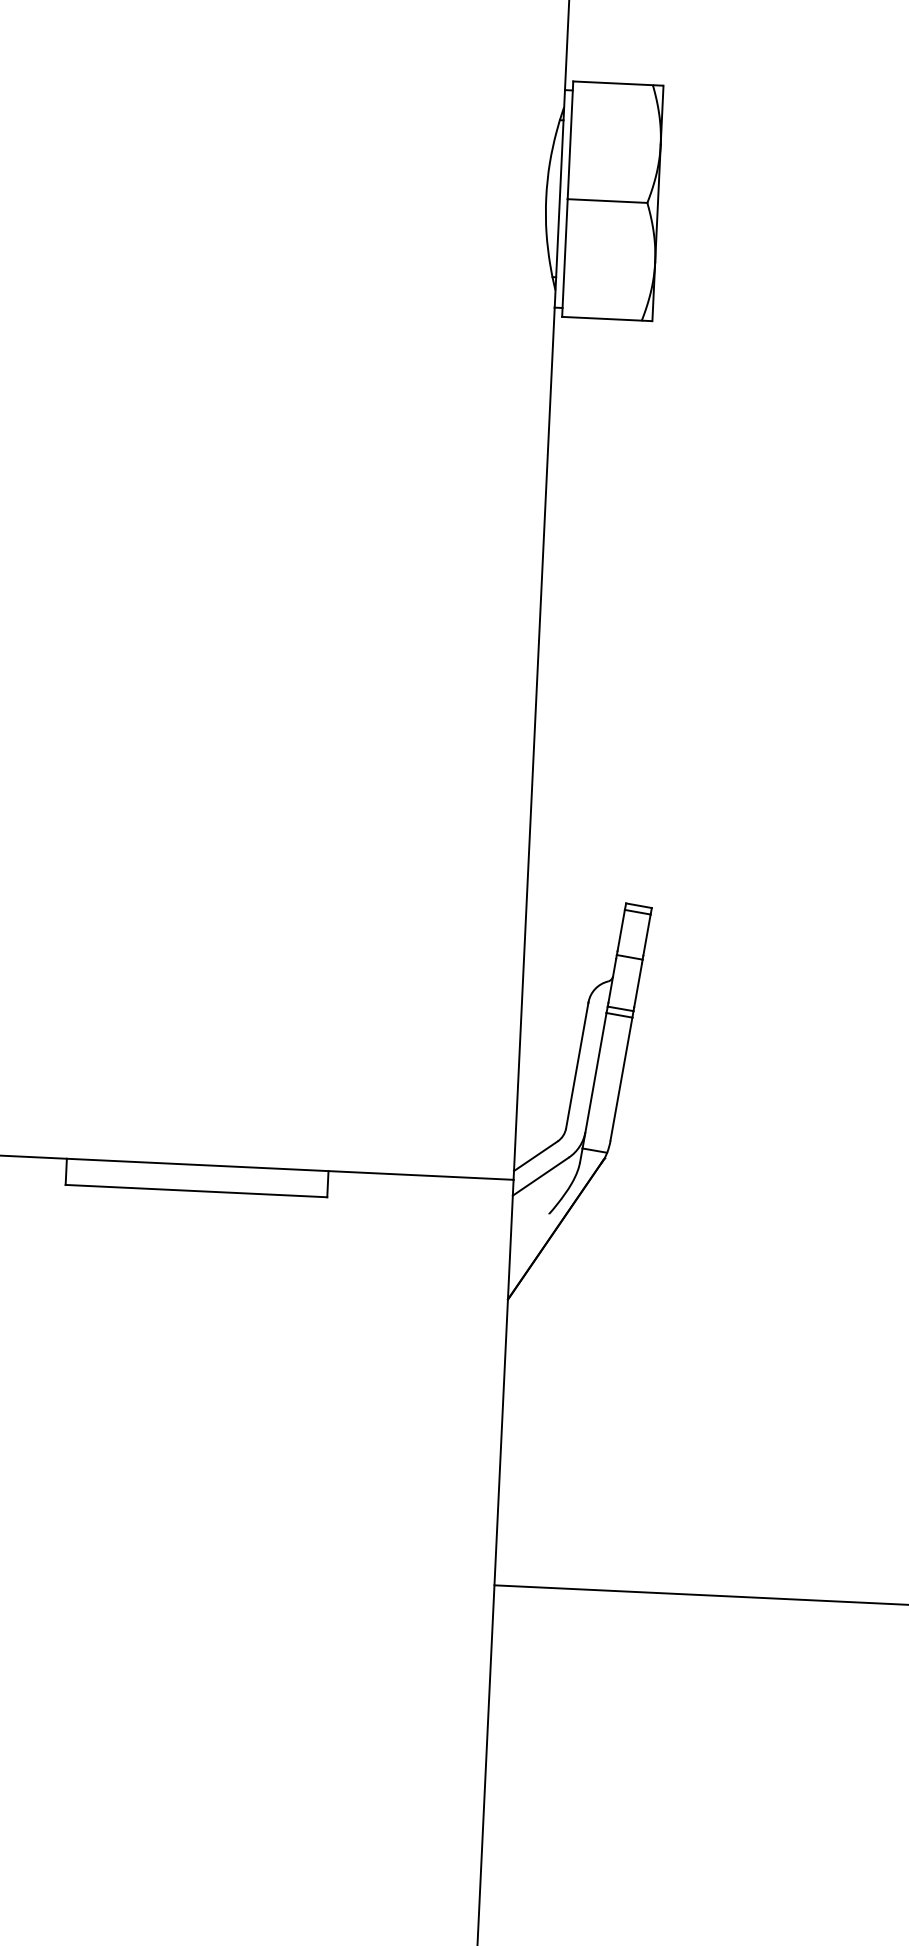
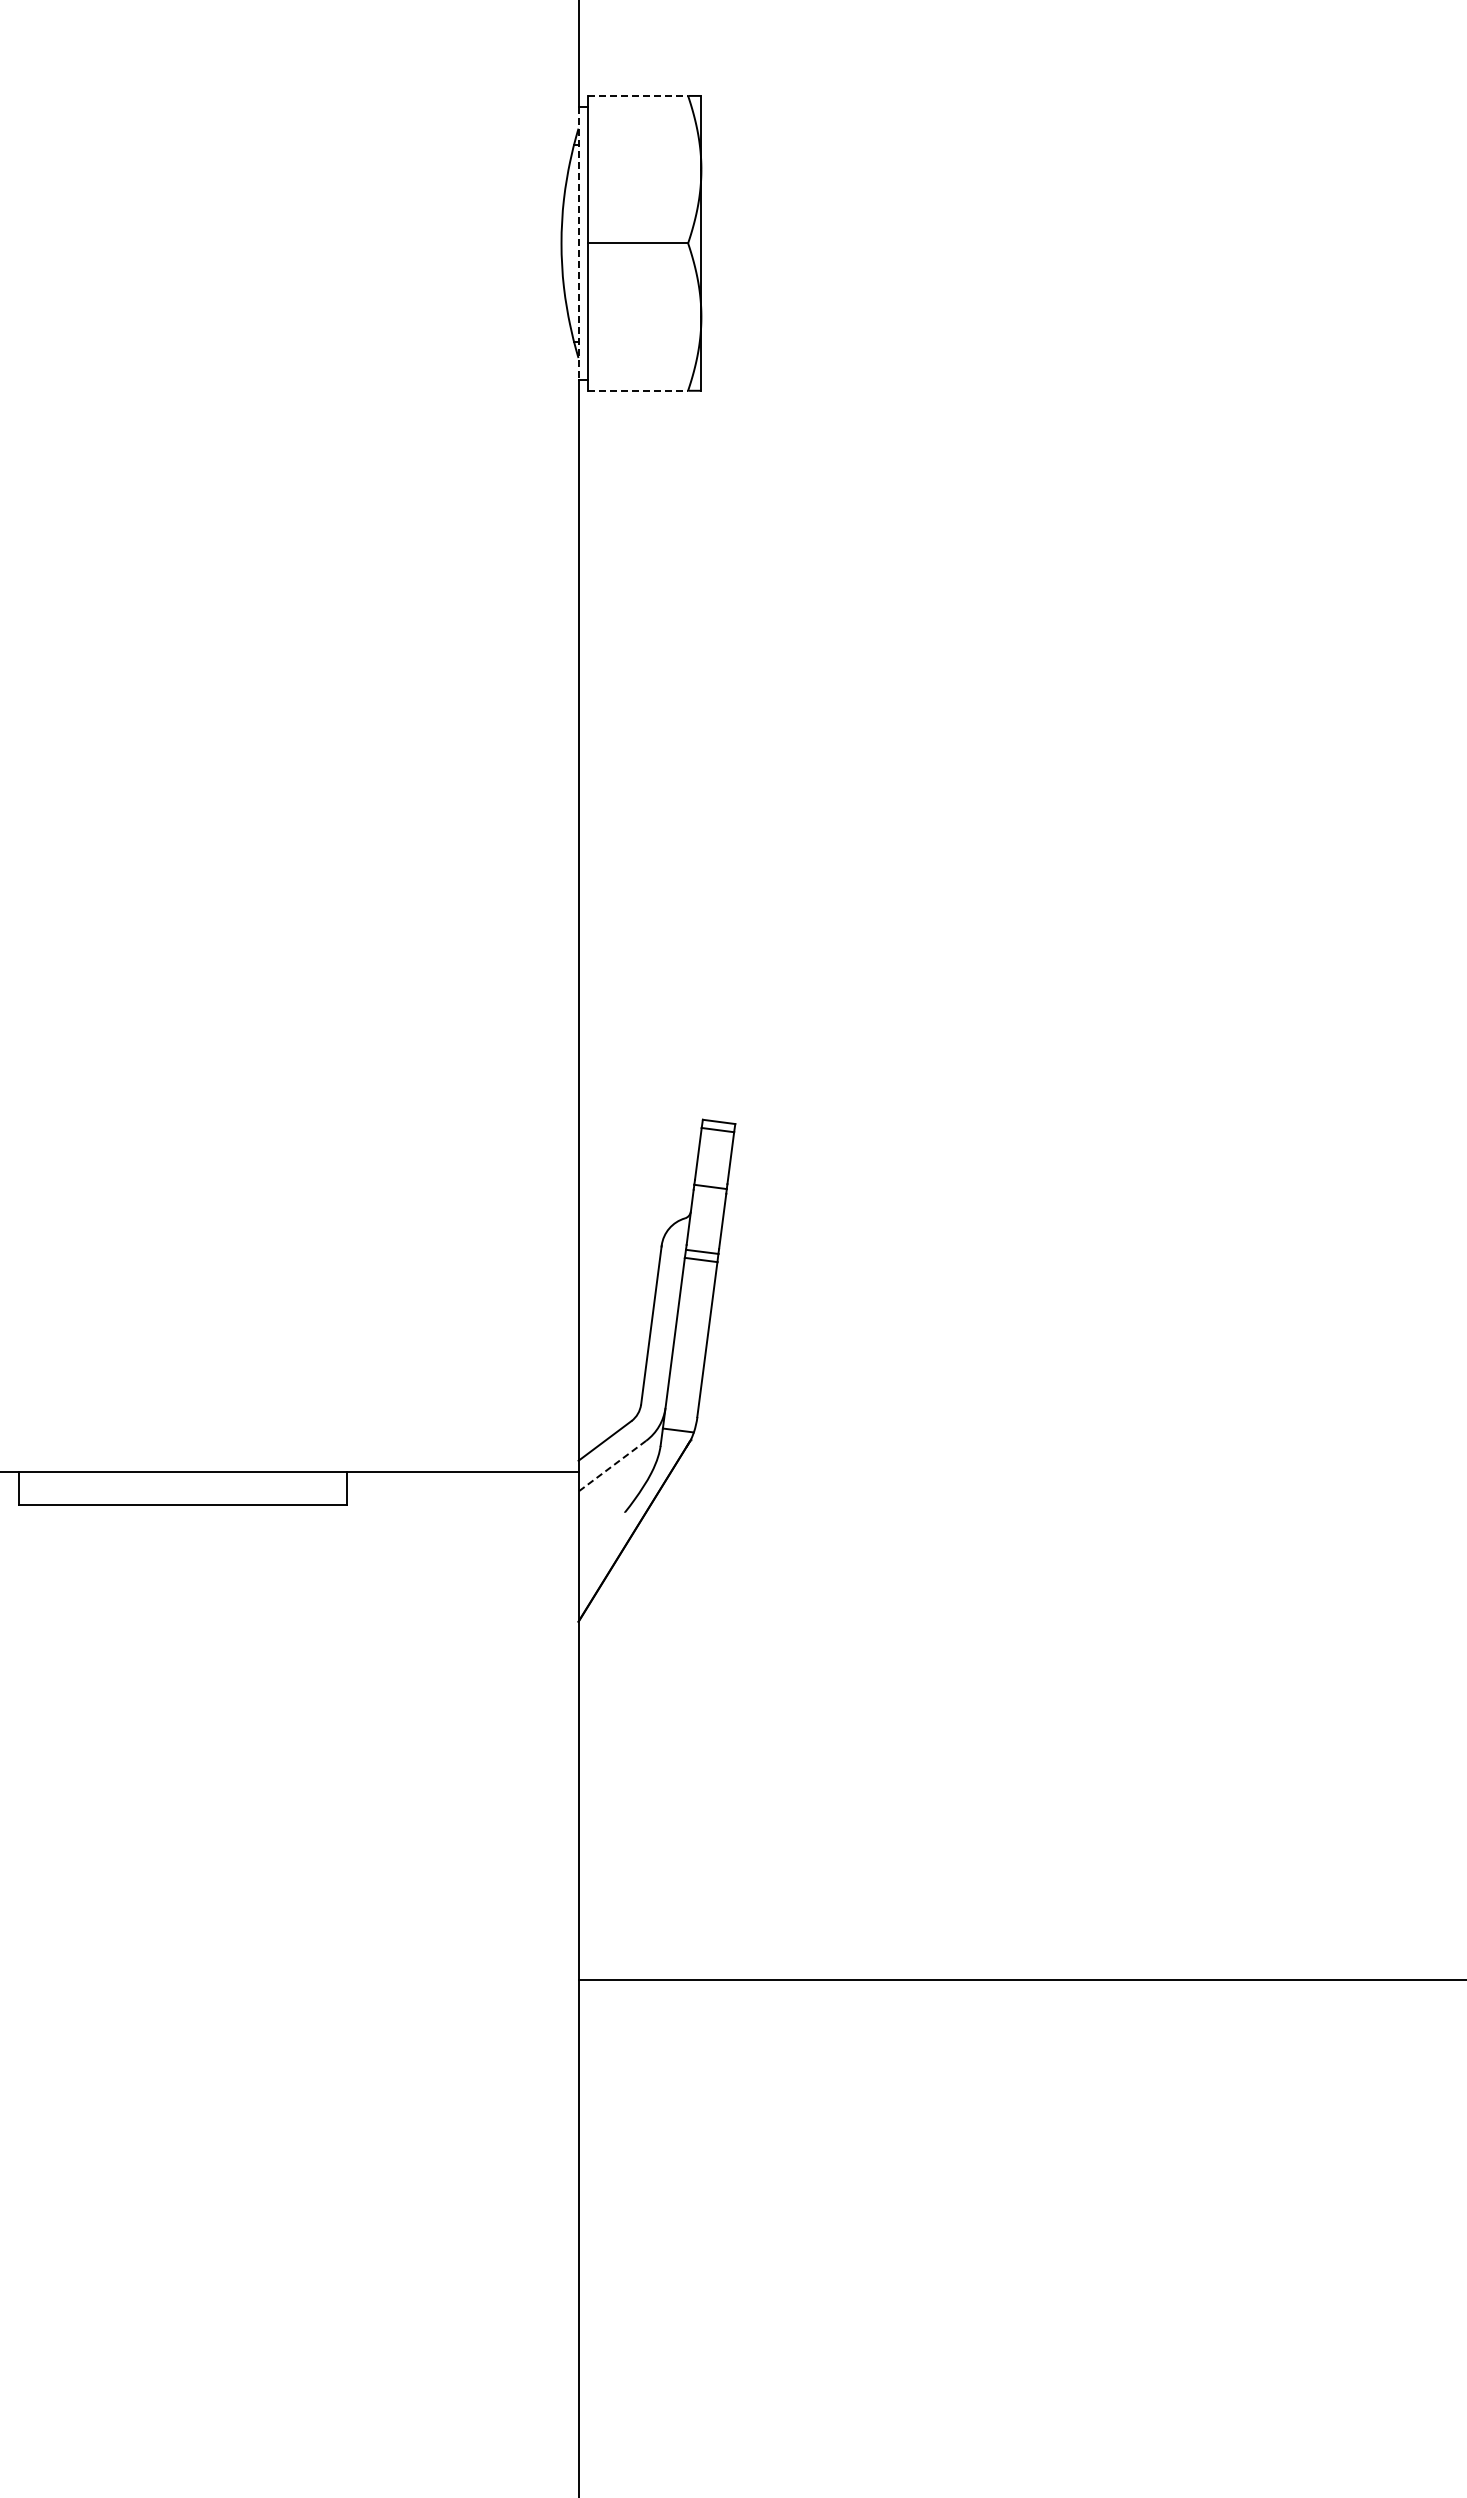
line: (613, 82) -> (638, 95), solid -> dashed
line: (559, 198) -> (578, 243), solid -> dashed
line: (602, 318) -> (638, 390), solid -> dashed
line: (540, 1176) -> (611, 1466), solid -> dashed

